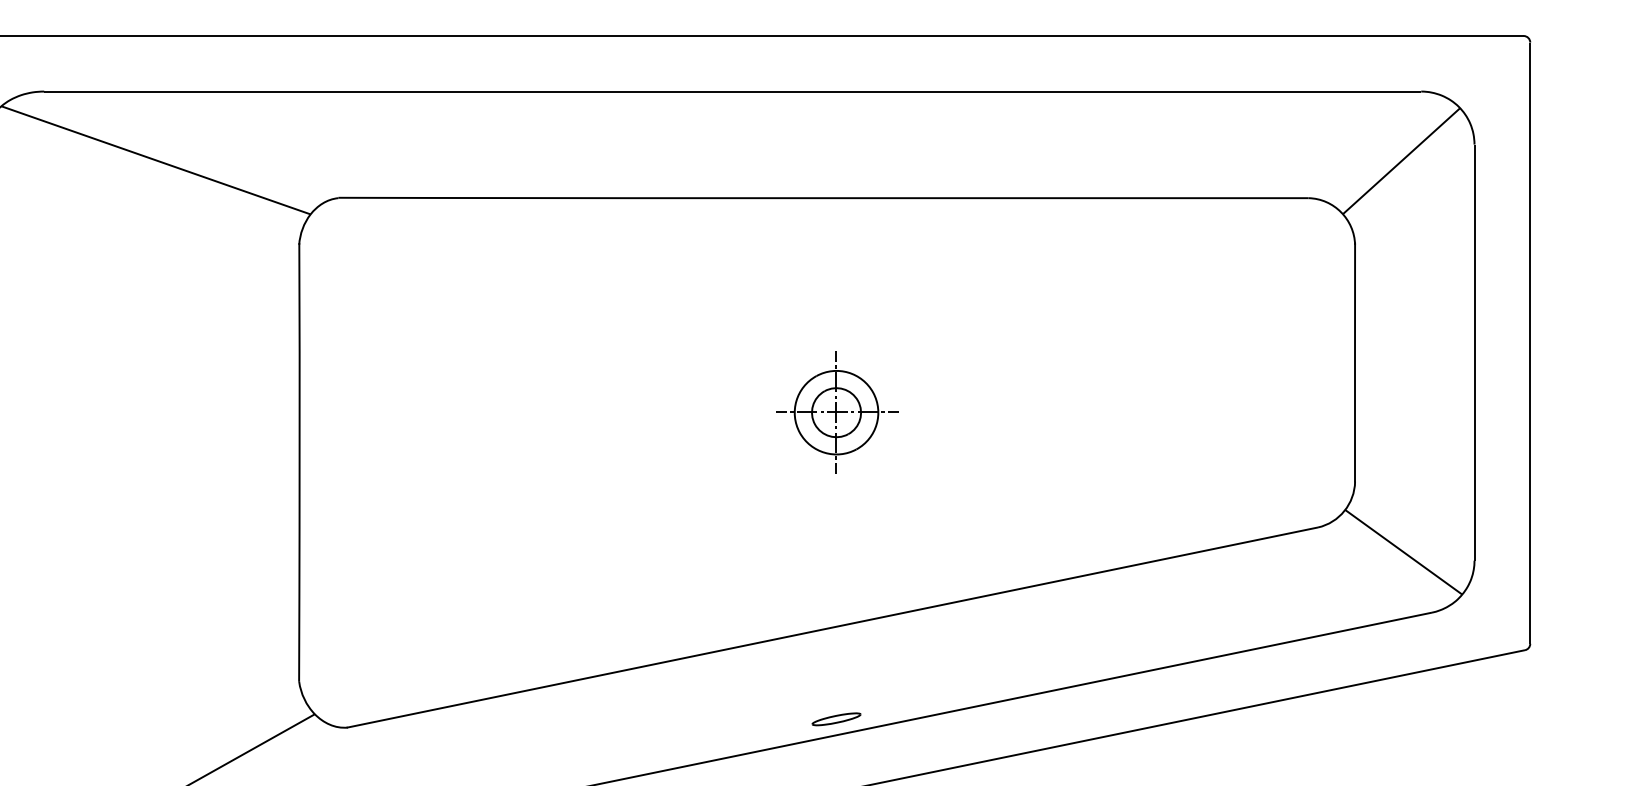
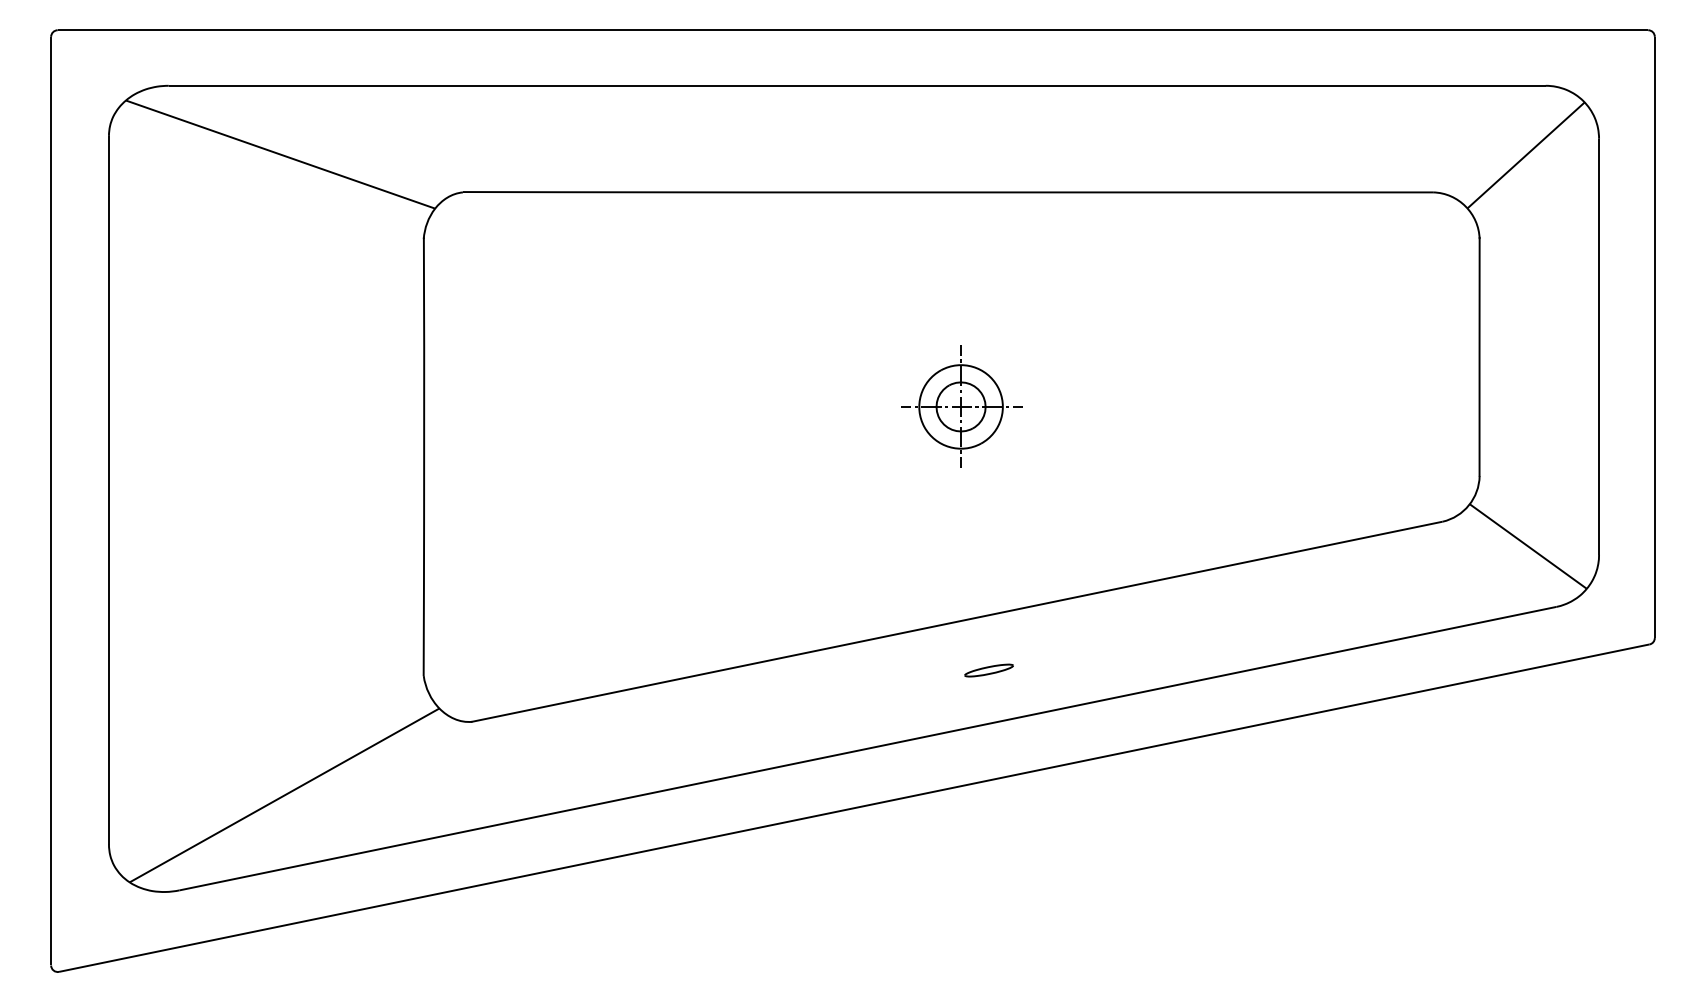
part: (835, 719) -> (988, 670), moved

